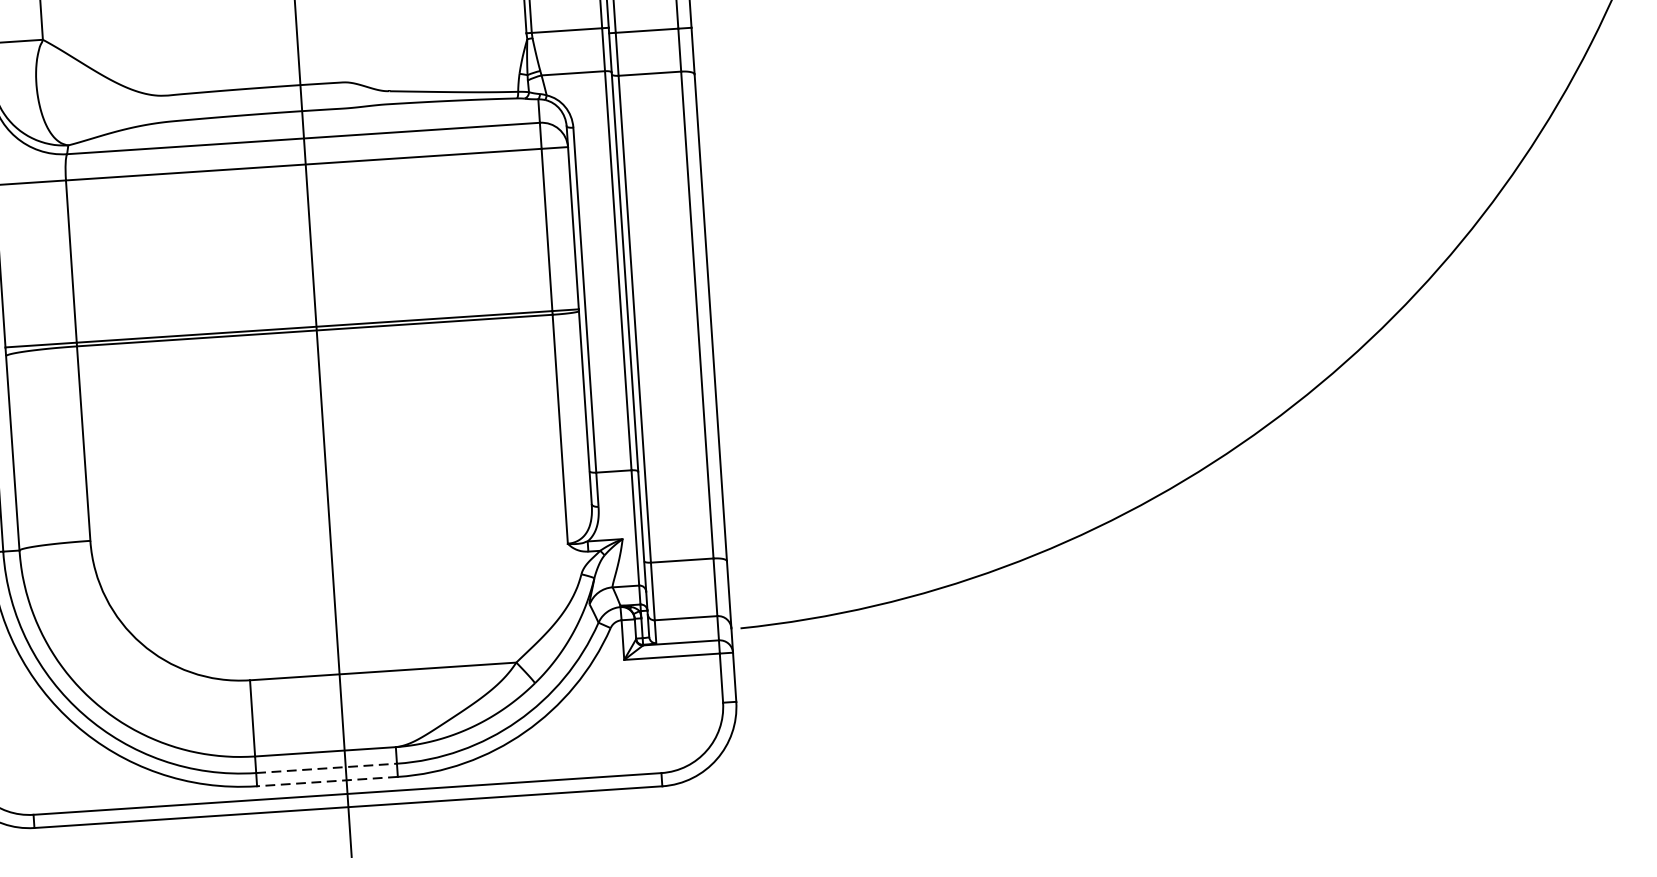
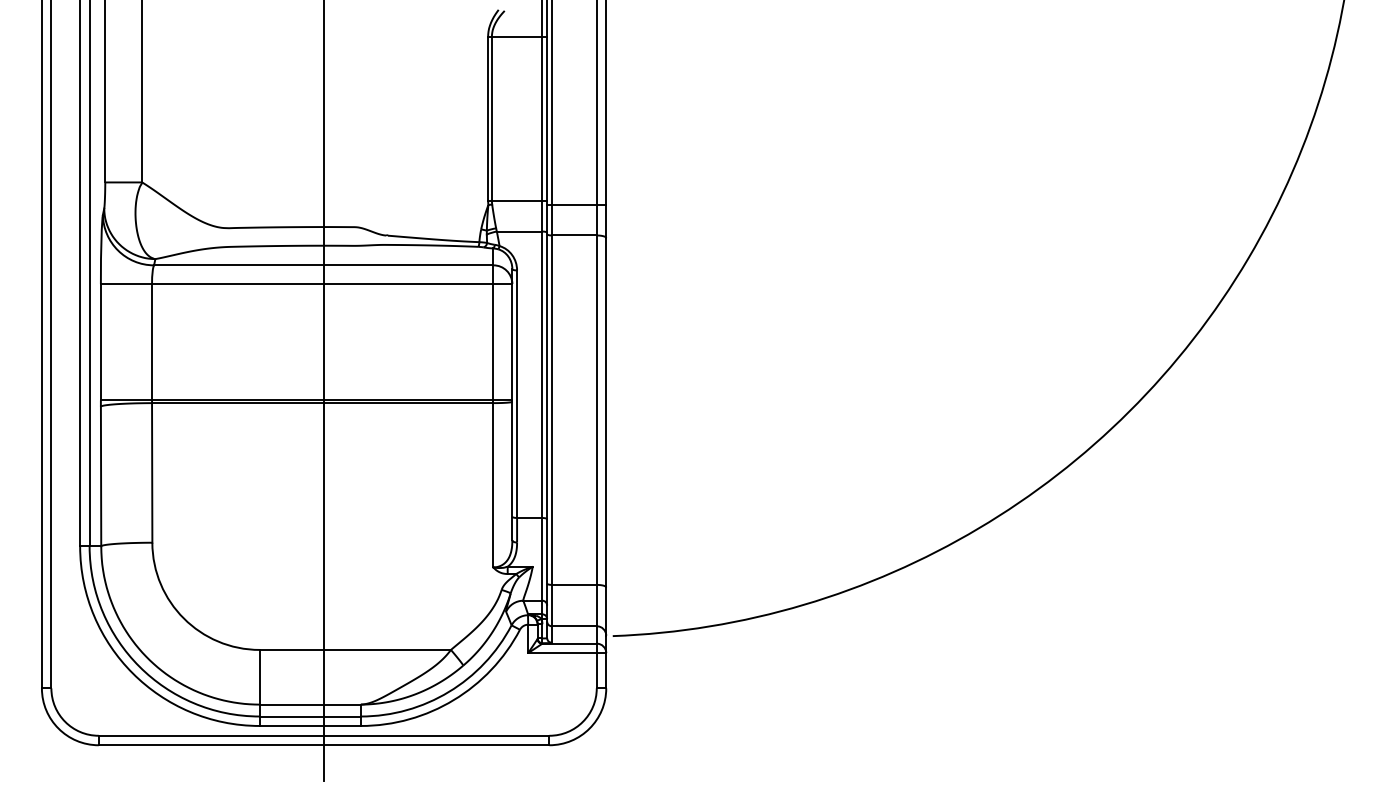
line: (326, 768) -> (310, 716), dashed -> solid
line: (327, 780) -> (310, 725), dashed -> solid

